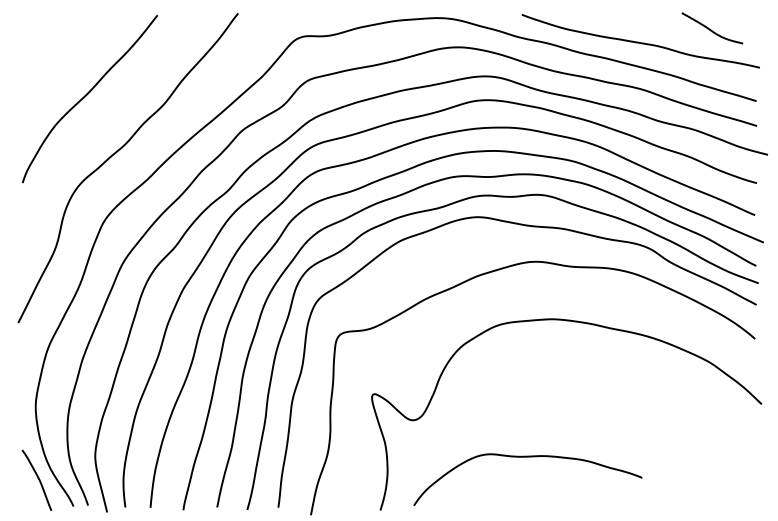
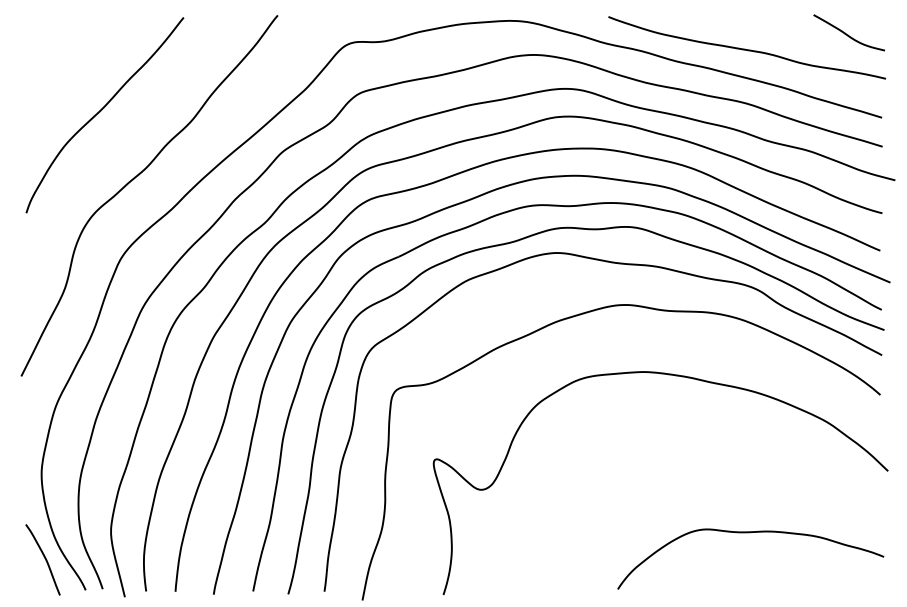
curve: (711, 29) -> (848, 34), moved
curve: (527, 457) -> (750, 533), moved

